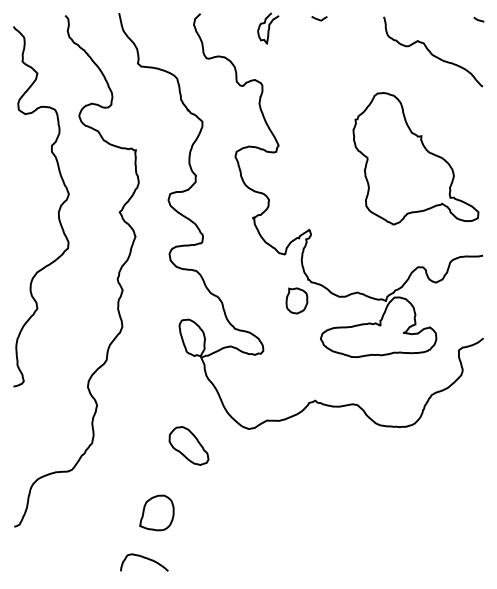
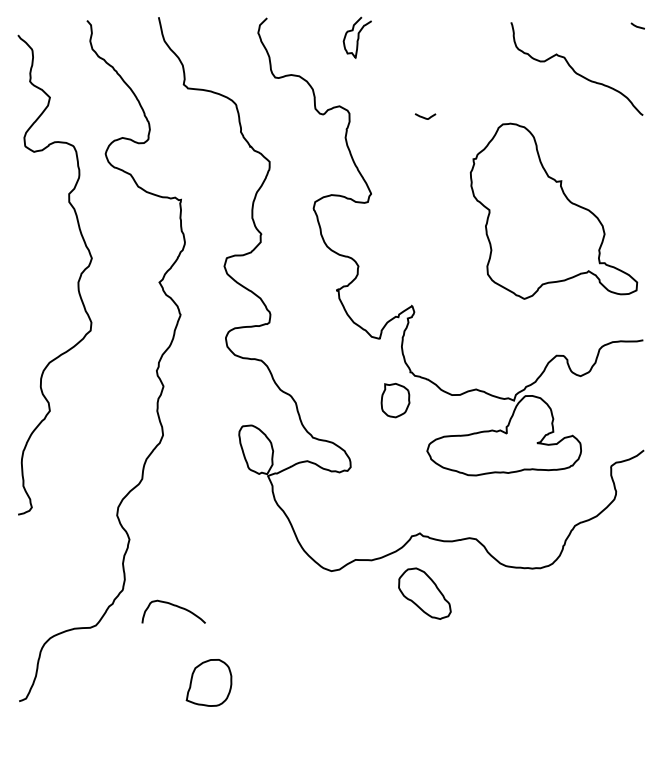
curve: (318, 18) -> (424, 116), moved
part: (188, 445) -> (424, 593), moved
curve: (146, 559) -> (176, 607), moved

